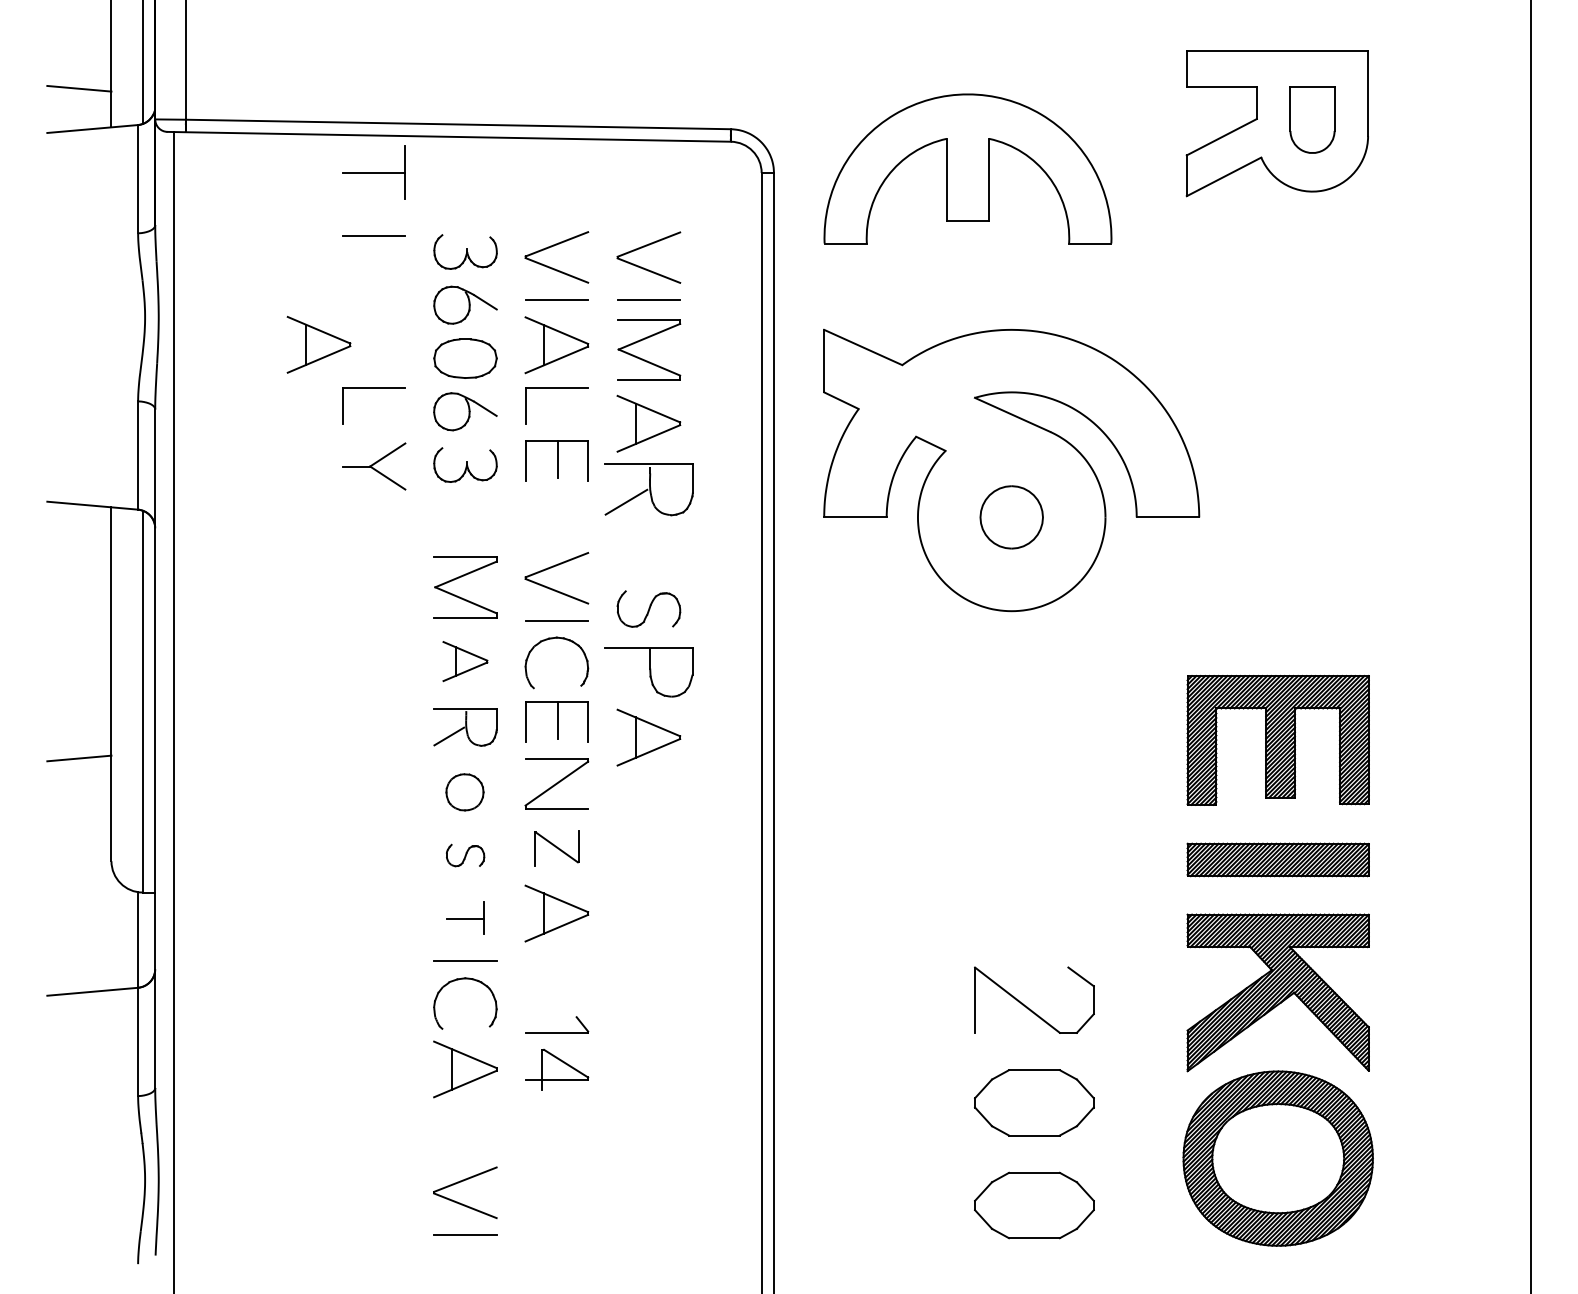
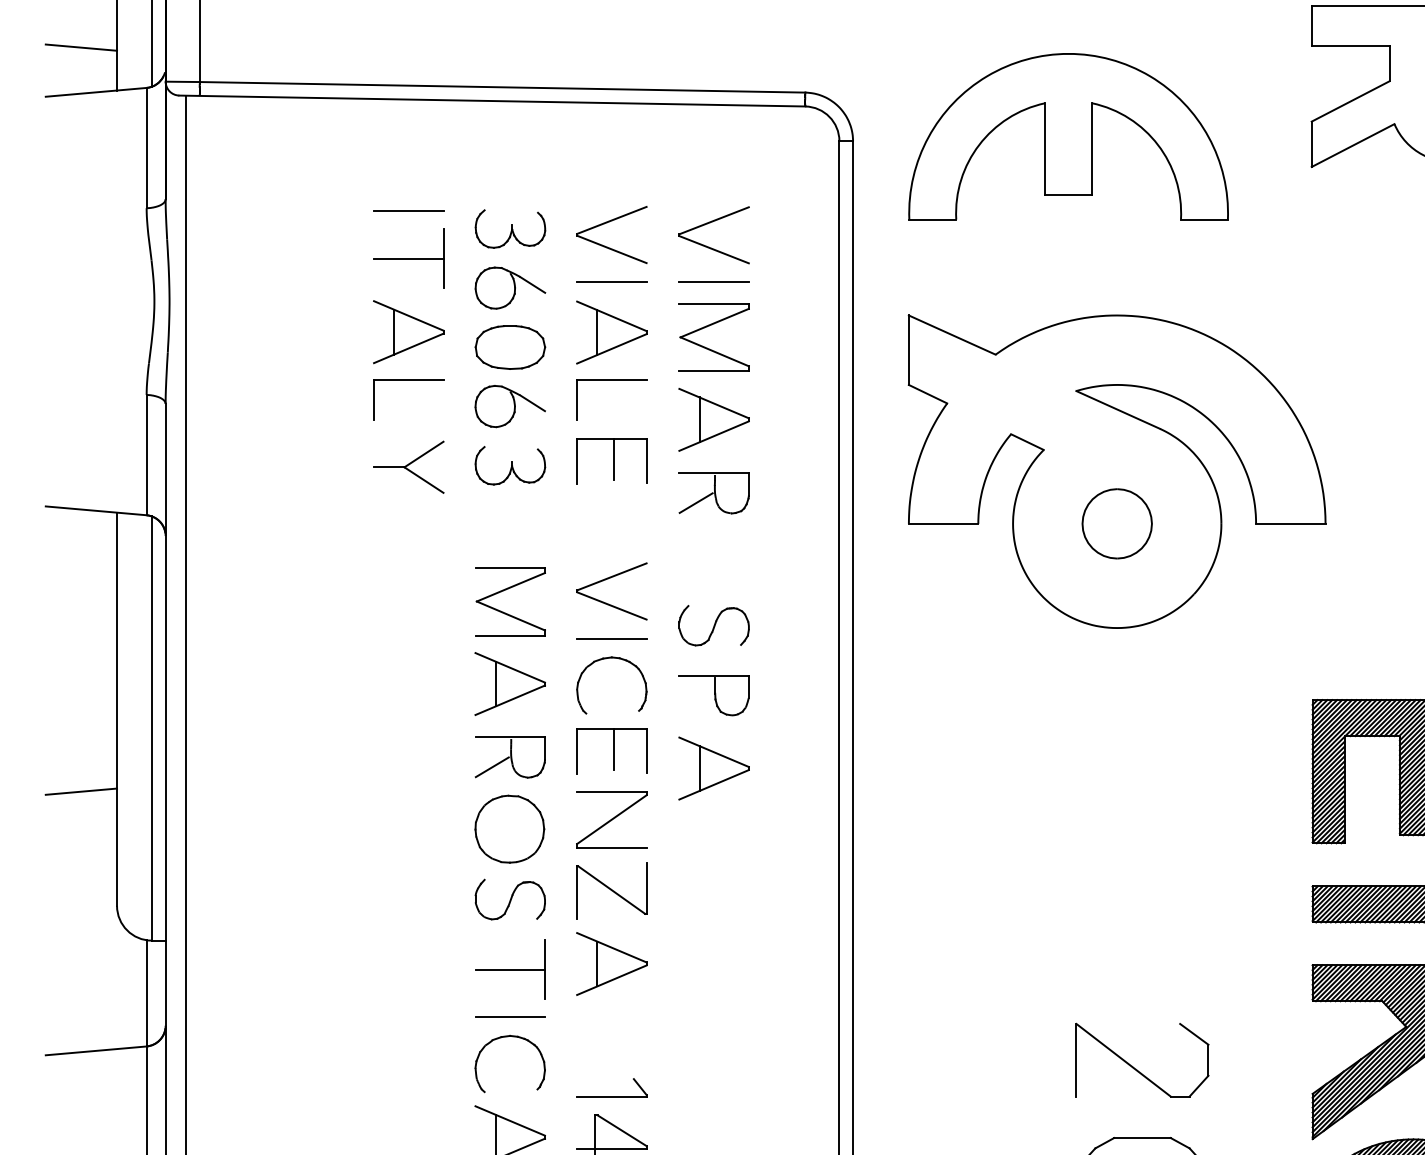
part: (373, 172) -> (408, 258), moved
part: (318, 344) -> (408, 331), moved
part: (648, 489) -> (713, 492), size x0.71
part: (465, 661) -> (510, 683), size x1.43
part: (648, 672) -> (713, 696), size x0.71
part: (464, 792) -> (509, 829), size x1.67
part: (556, 847) -> (611, 890), size x1.43
part: (465, 855) -> (510, 899), size x1.67
part: (465, 918) -> (510, 969), size x1.67

